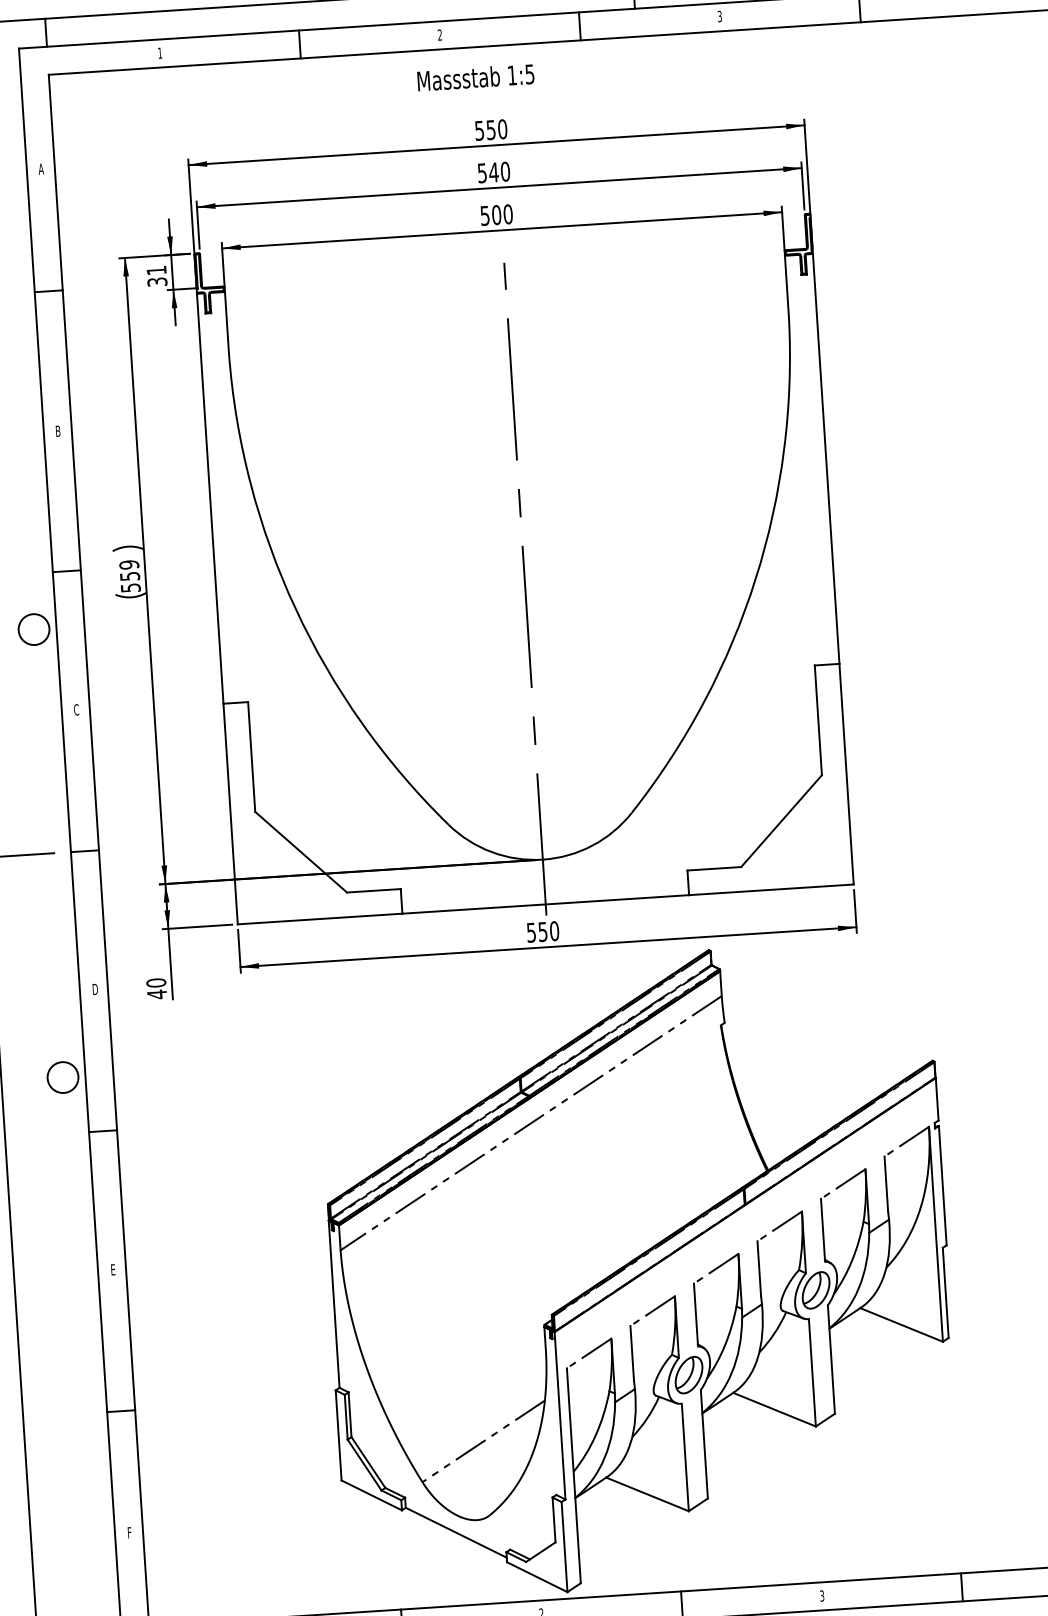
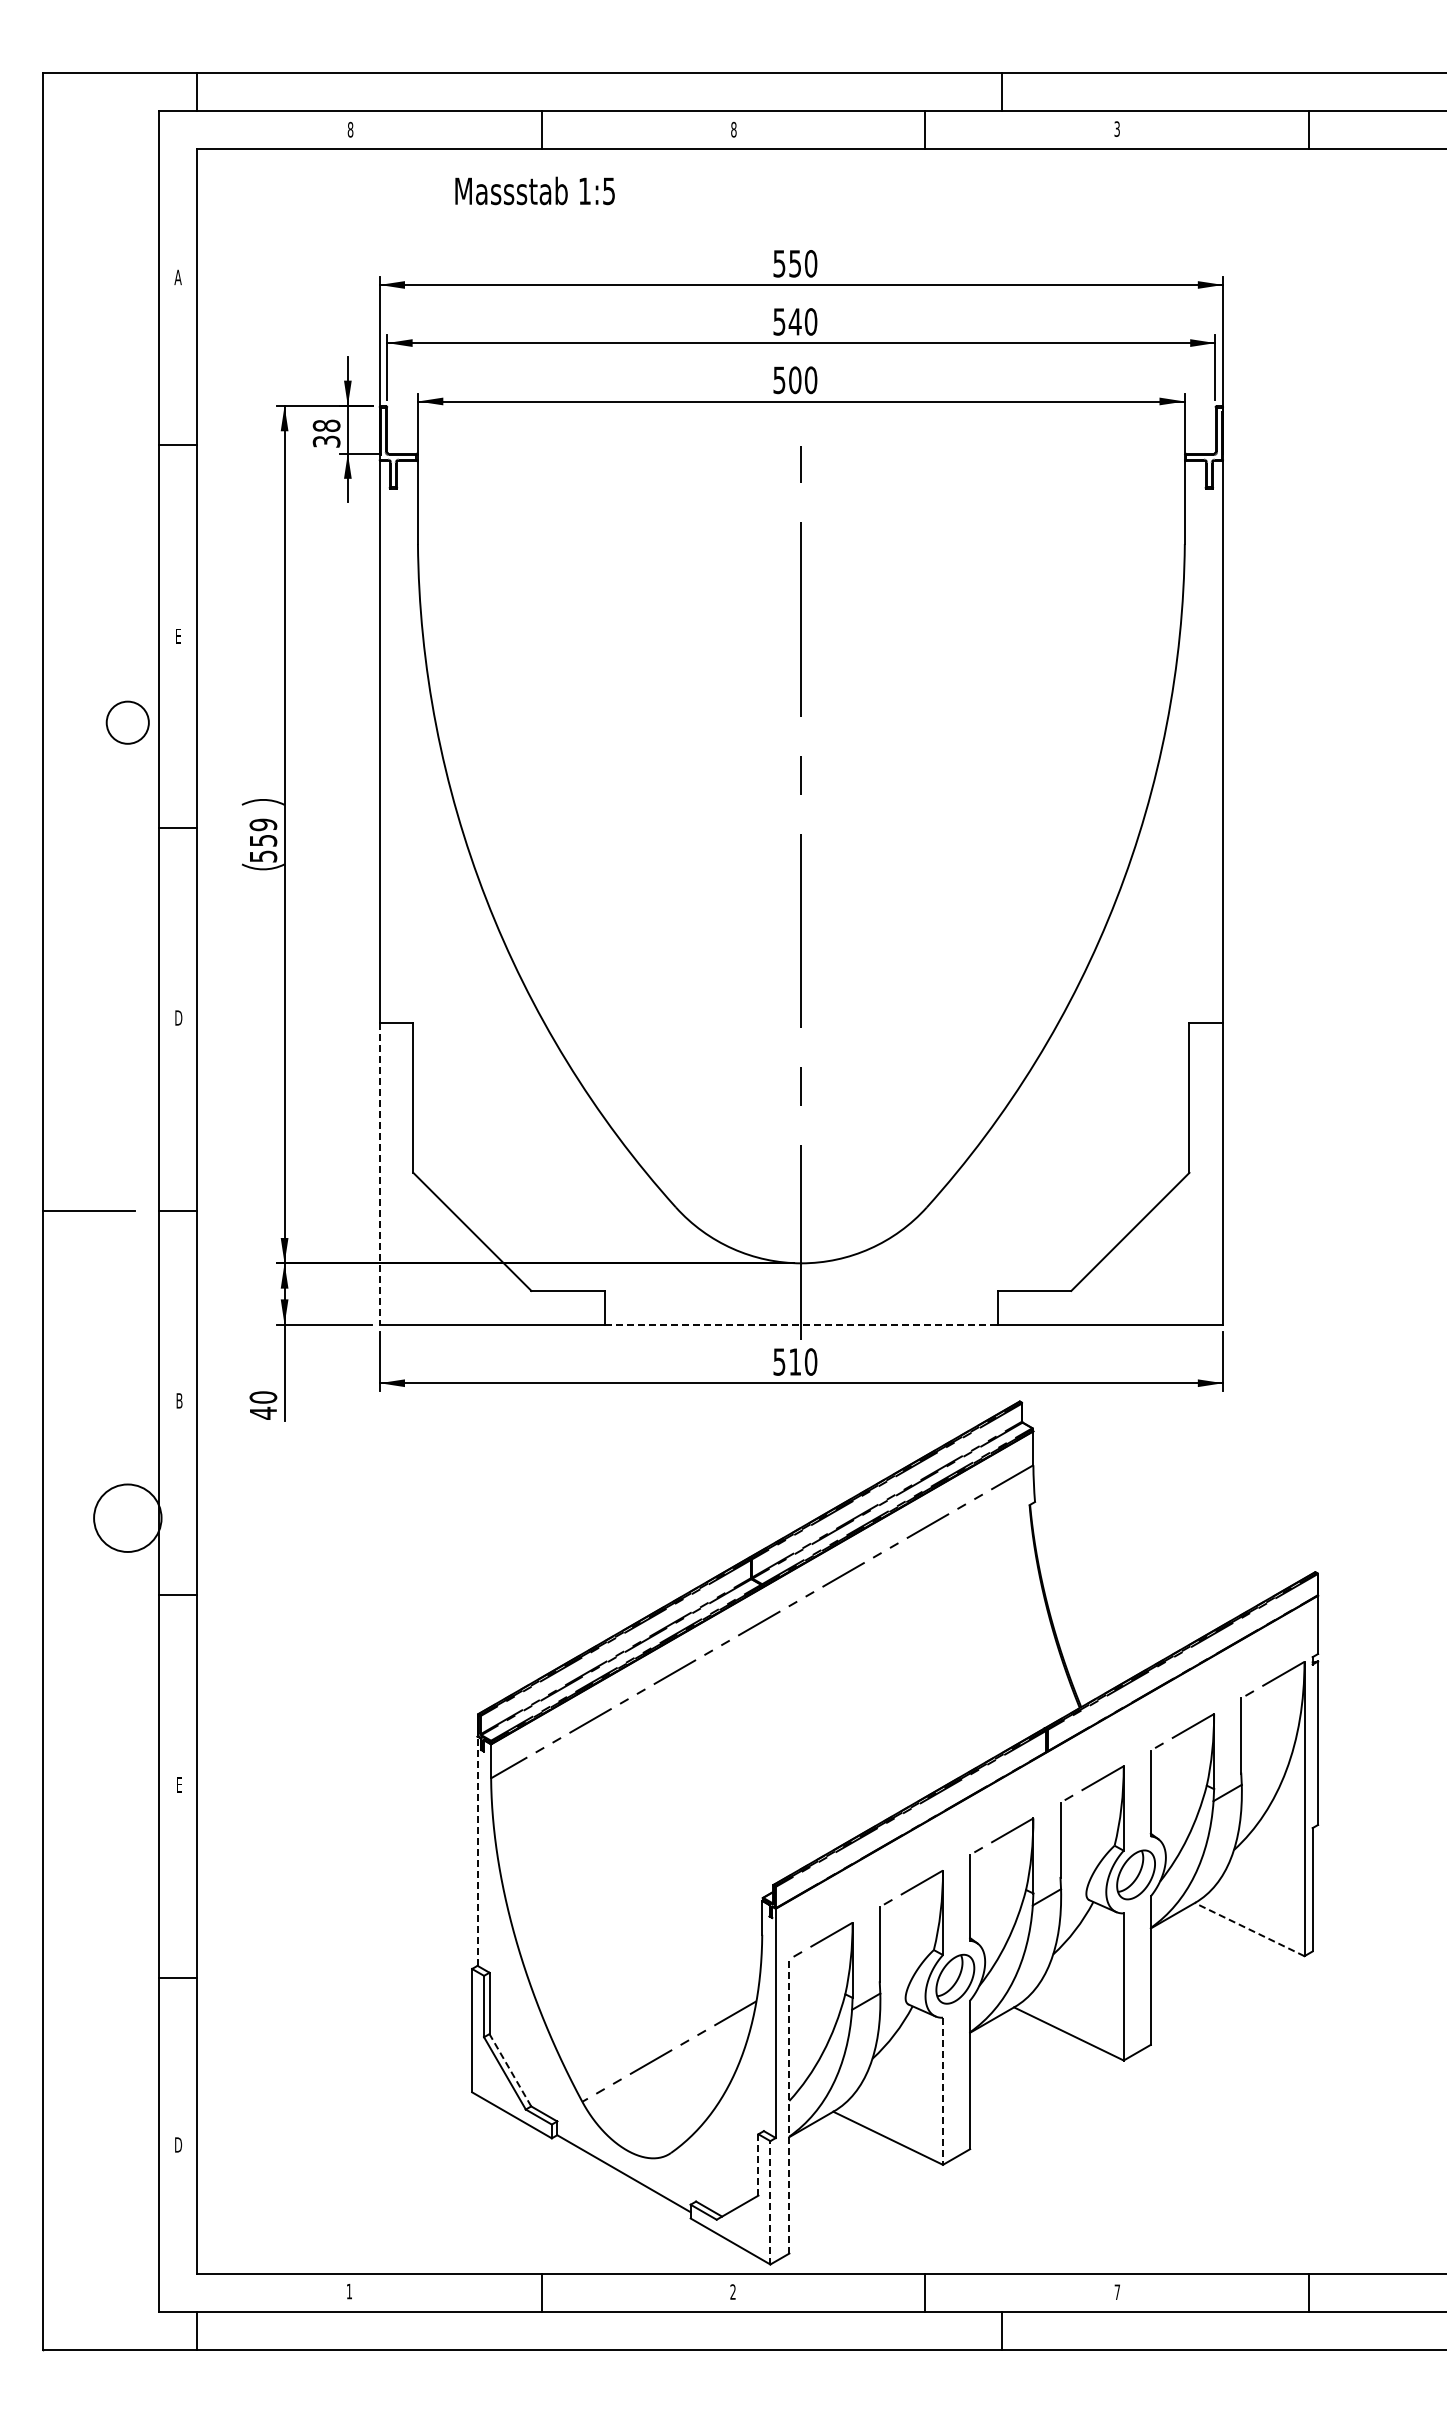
text: (439, 34) -> (733, 129), 2 -> 8
text: (160, 53) -> (350, 129), 1 -> 8
text: (475, 77) -> (534, 190), moved
text: (156, 270) -> (326, 425), 31 -> 38
text: (58, 430) -> (178, 635), B -> E
circle: (33, 629) -> (127, 722), moved
text: (76, 709) -> (178, 1017), C -> D
line: (230, 814) -> (379, 1174), solid -> dashed
line: (545, 904) -> (801, 1324), solid -> dashed
text: (542, 931) -> (794, 1361), 550 -> 510
text: (95, 989) -> (179, 1400), D -> B
circle: (62, 1077) -> (127, 1518), size x1.6
line: (334, 1304) -> (477, 1851), solid -> dashed
line: (901, 1324) -> (1249, 1929), solid -> dashed
line: (685, 1457) -> (943, 2091), solid -> dashed
line: (368, 1462) -> (510, 2070), solid -> dashed
line: (573, 1475) -> (789, 2105), solid -> dashed
line: (554, 1519) -> (758, 2164), solid -> dashed
text: (129, 1532) -> (178, 2144), F -> D
line: (564, 1546) -> (770, 2202), solid -> dashed
text: (822, 1596) -> (1117, 2292), 3 -> 7

